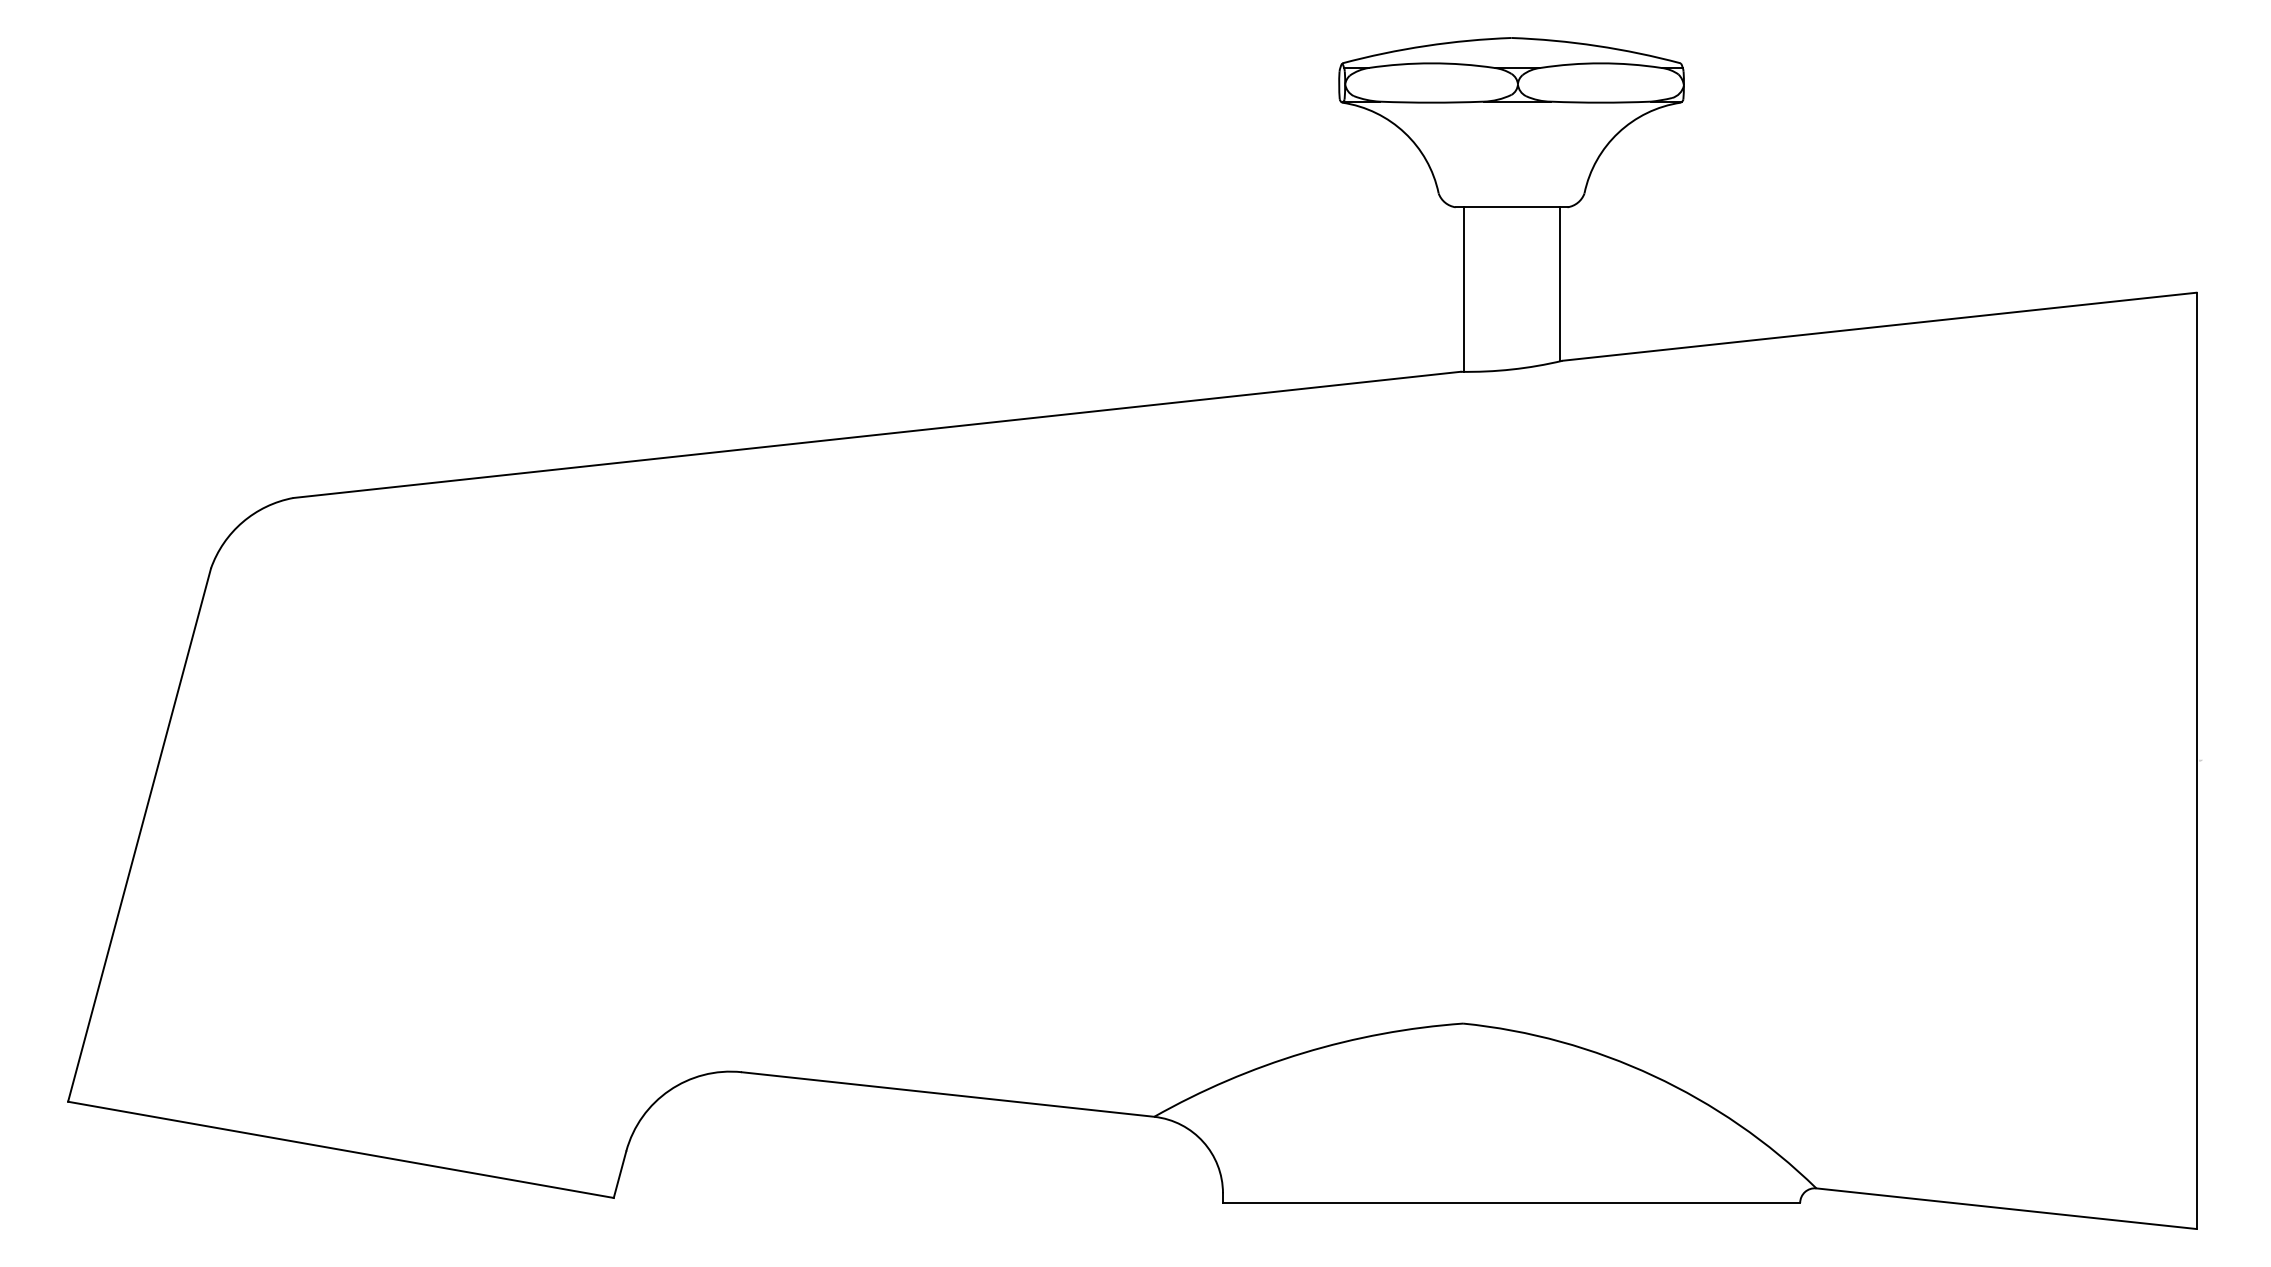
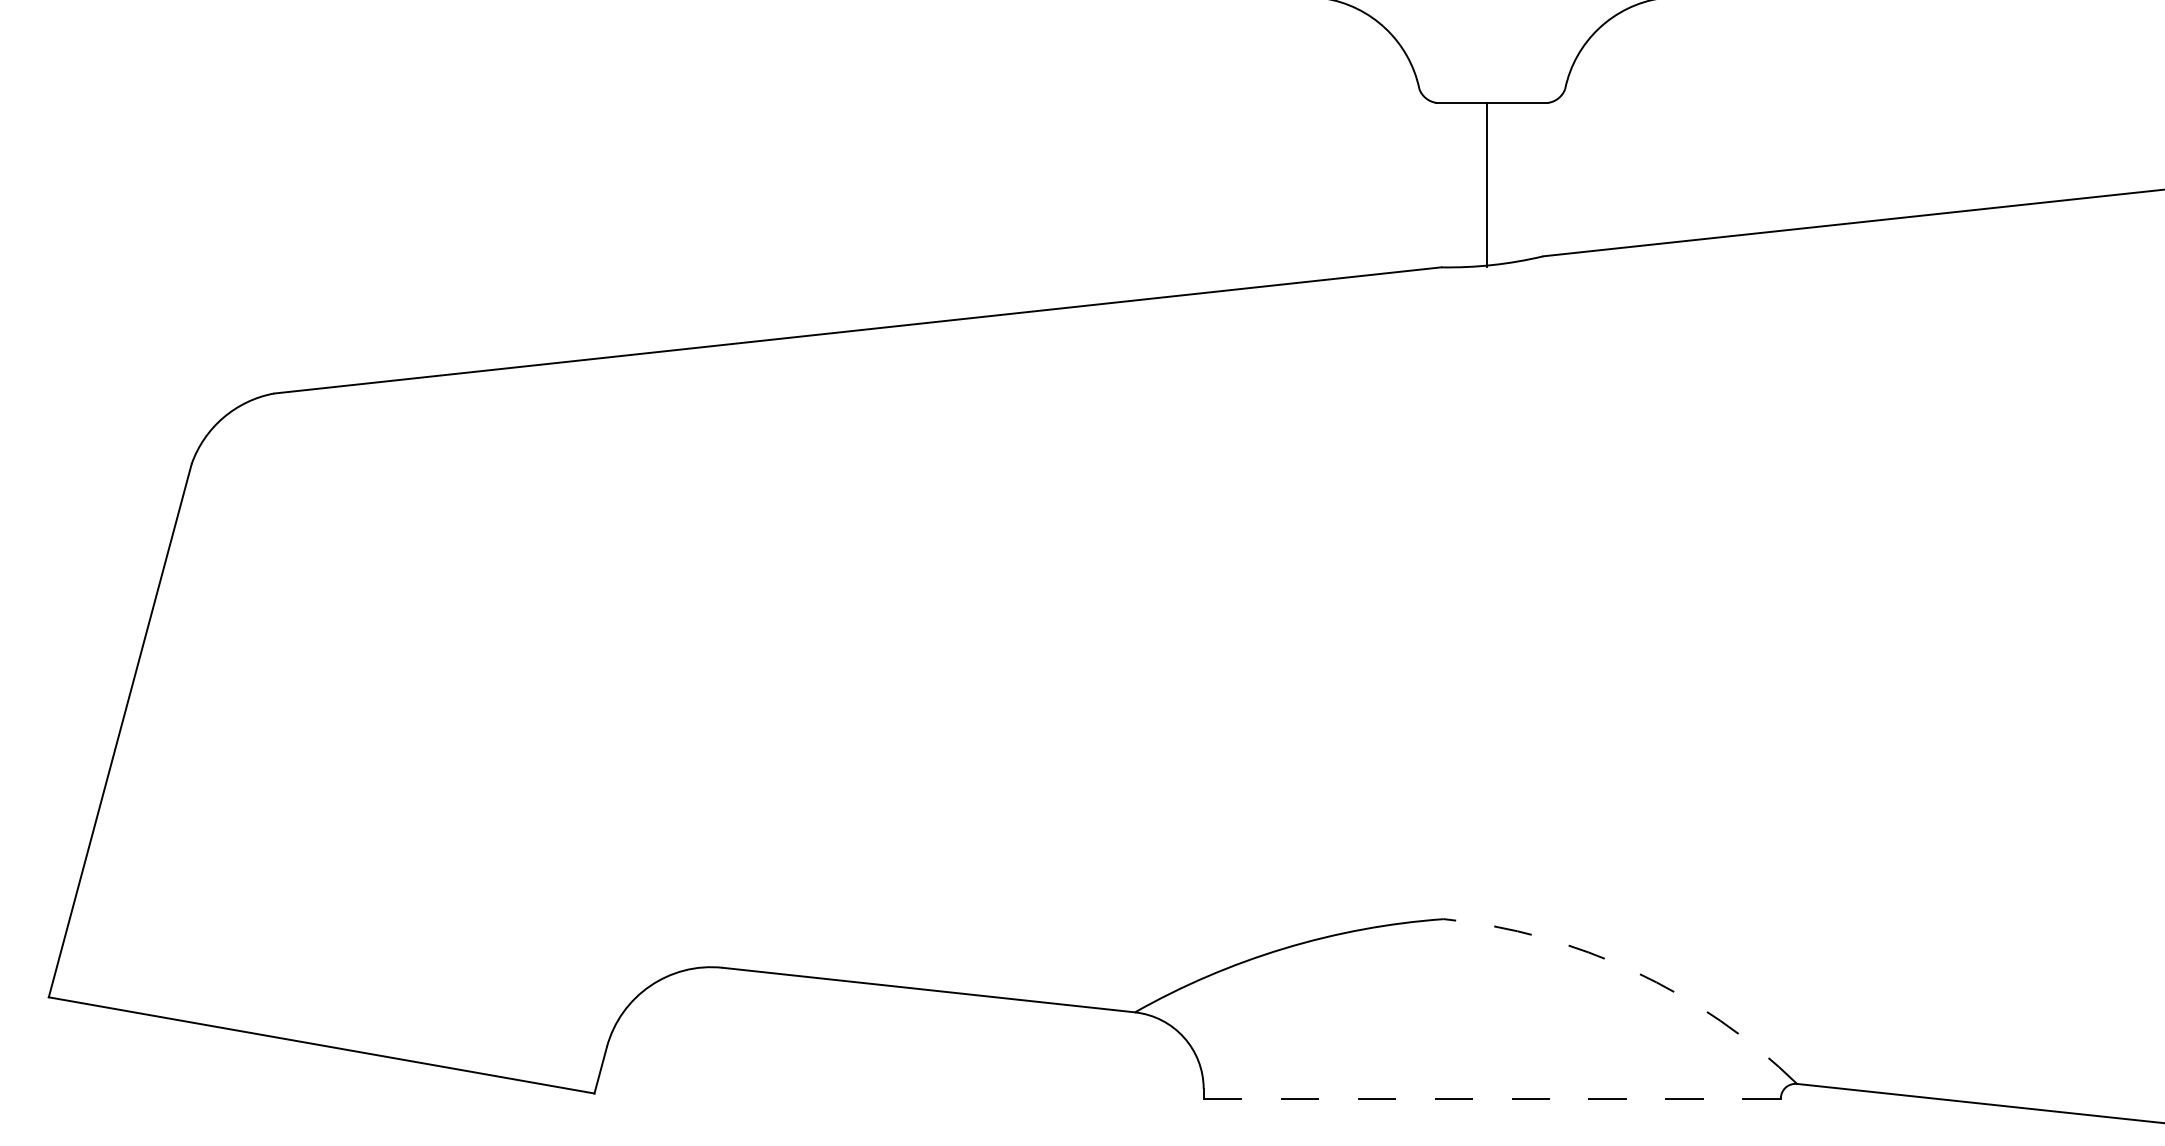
line: (1559, 284) -> (1540, 180), removed
line: (1463, 289) -> (1487, 185), moved
arc: (1653, 1075) -> (1634, 971), solid -> dashed
line: (1511, 1203) -> (1492, 1099), solid -> dashed

